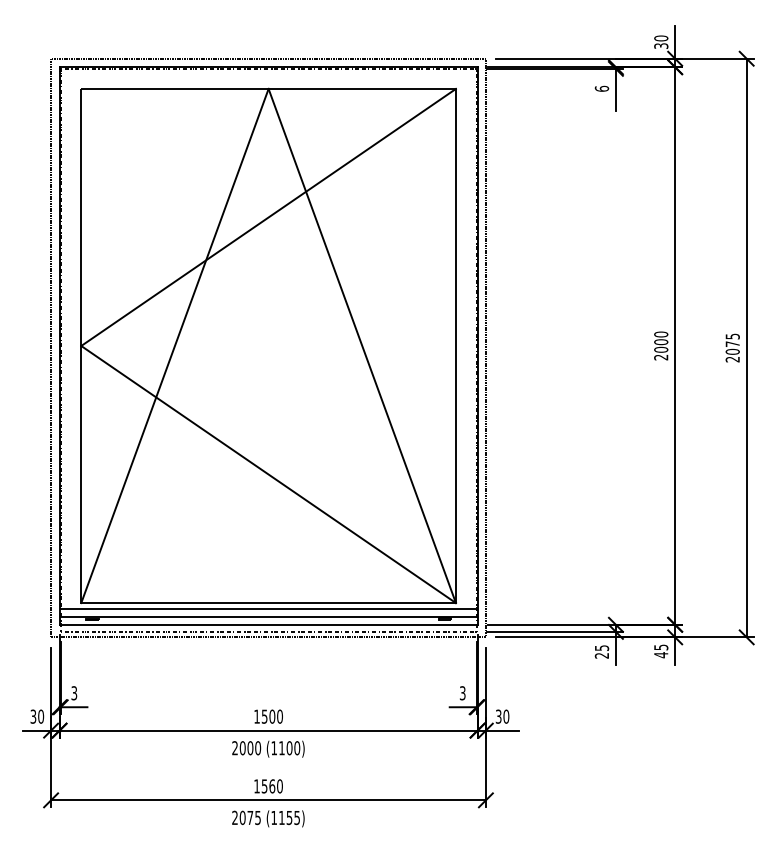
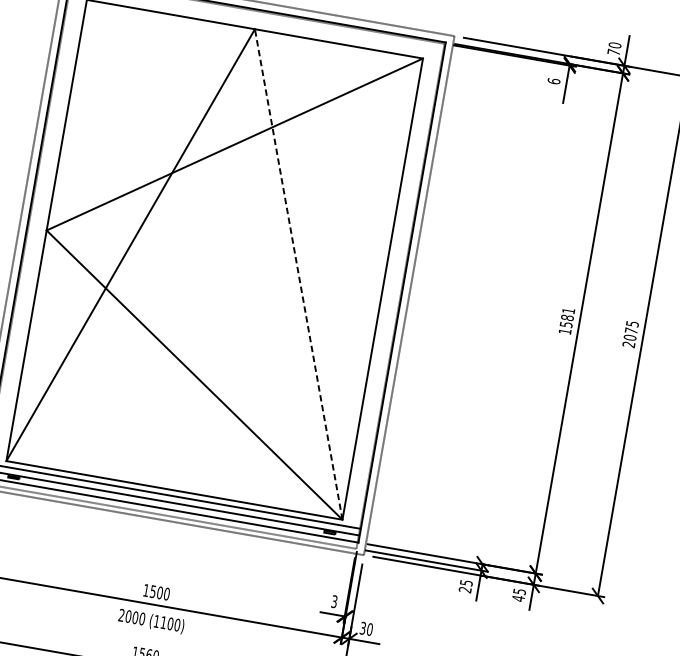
text: (661, 45) -> (614, 51), 30 -> 70
text: (661, 345) -> (567, 320), 2000 -> 1581
line: (362, 346) -> (298, 274), solid -> dashed

